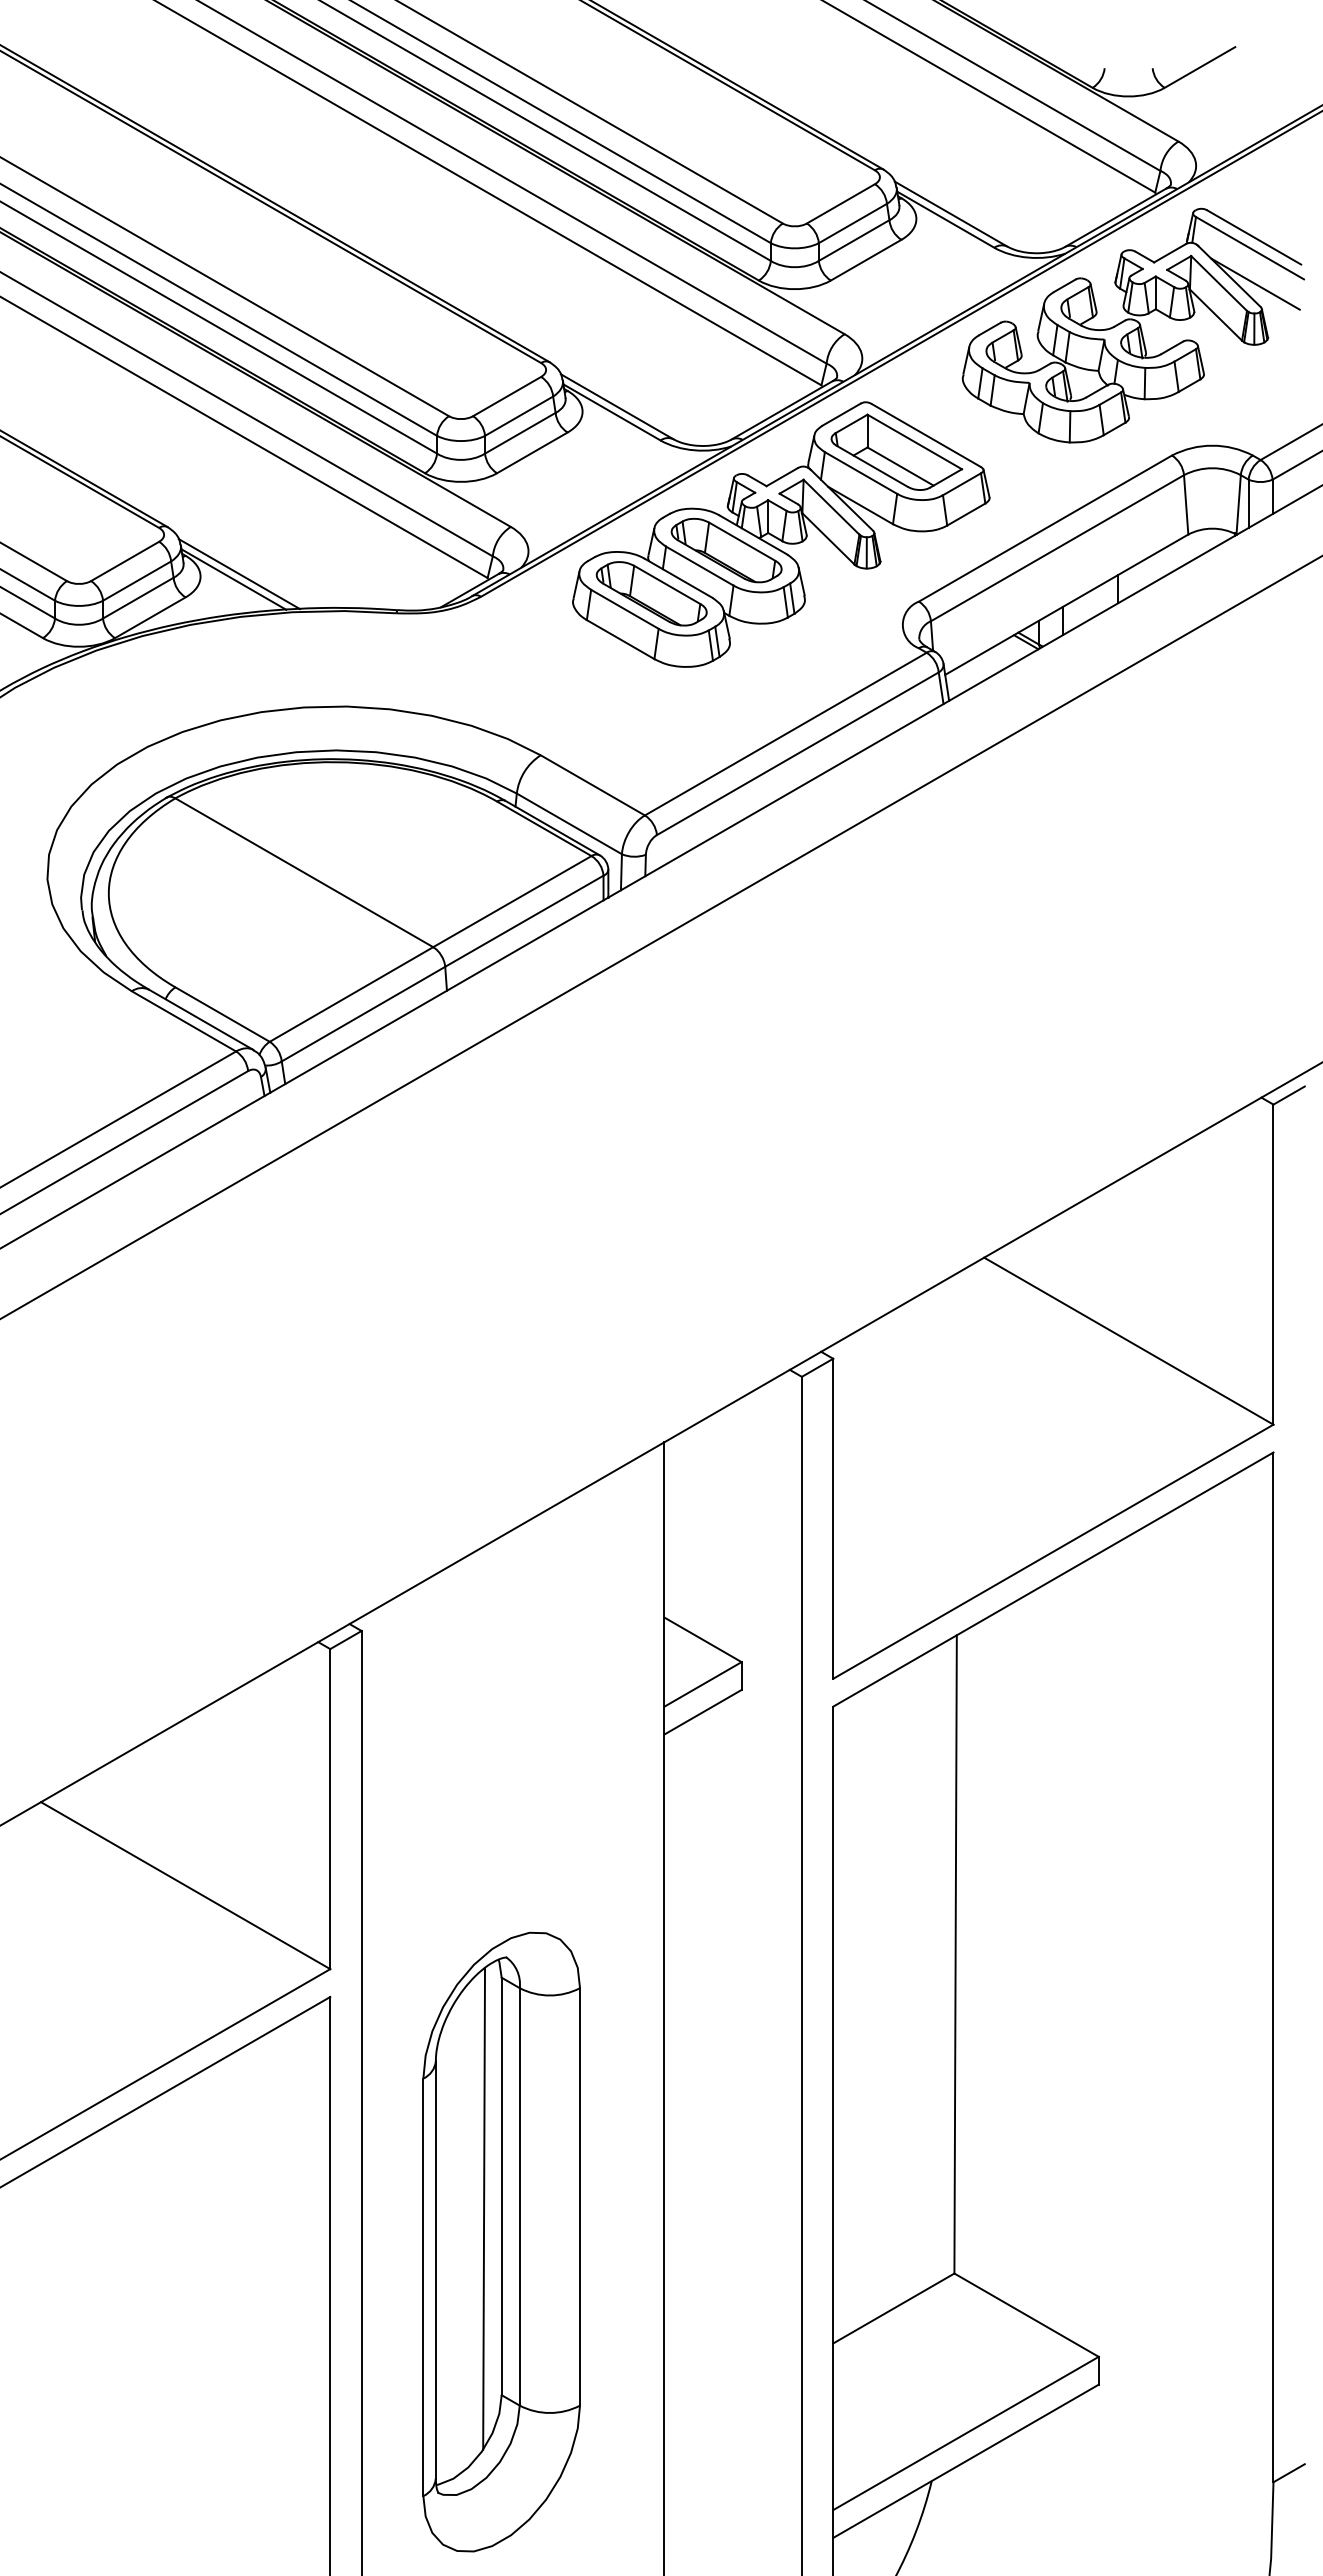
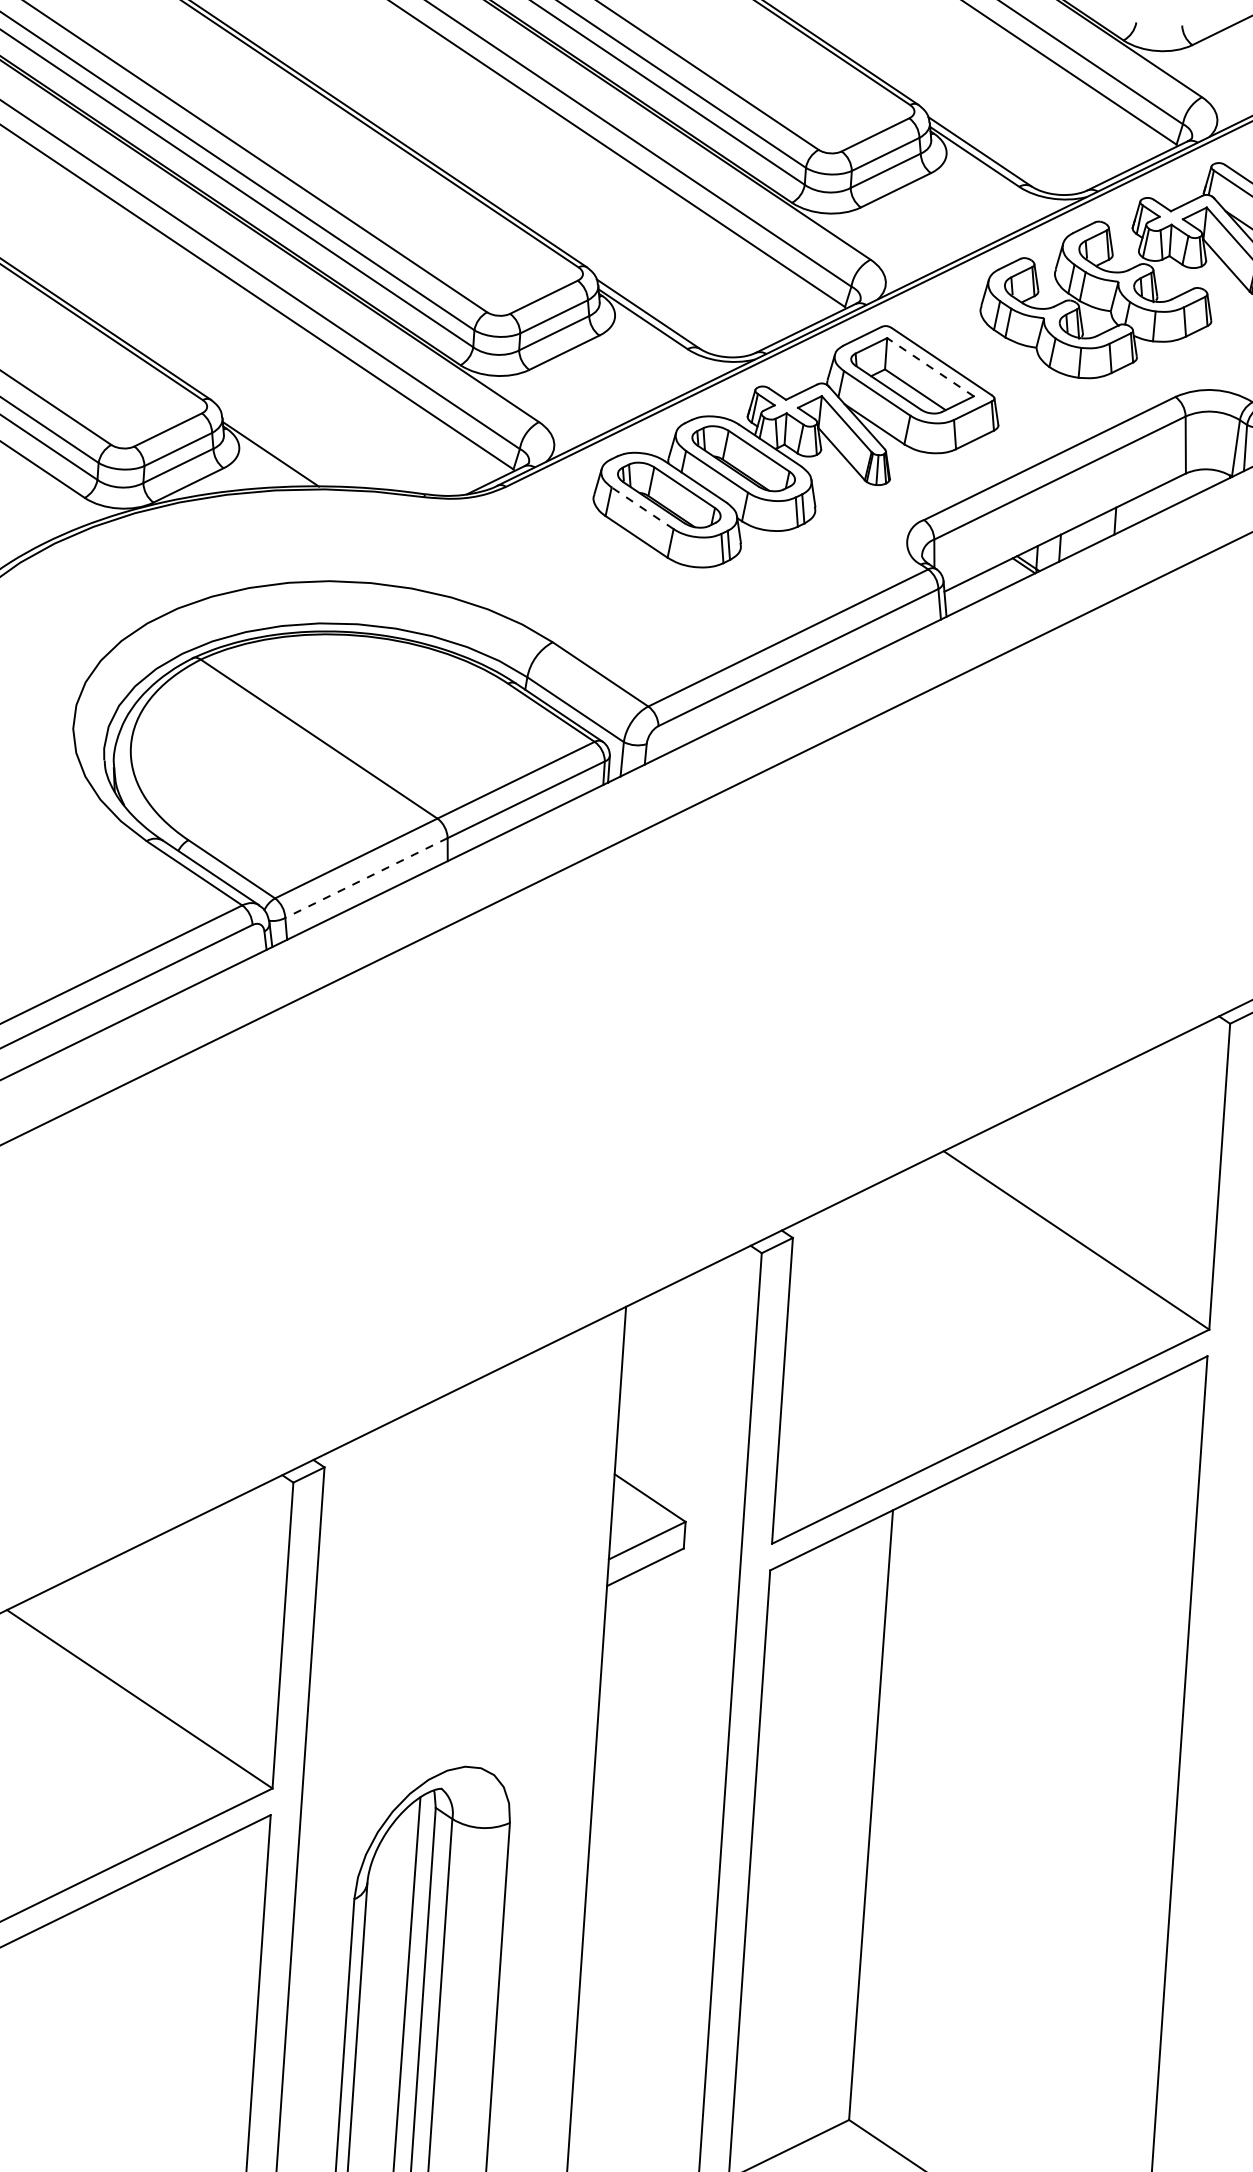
line: (914, 442) -> (930, 367), solid -> dashed
line: (239, 574) -> (276, 449), removed
line: (624, 609) -> (642, 508), solid -> dashed
line: (363, 1014) -> (366, 878), solid -> dashed

